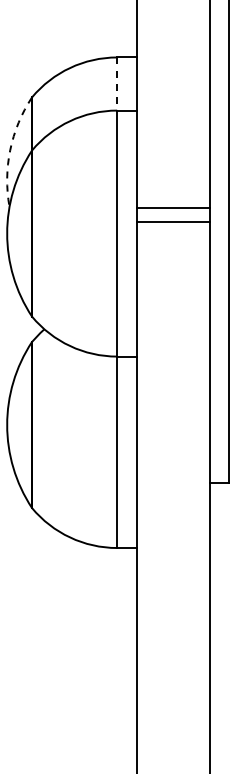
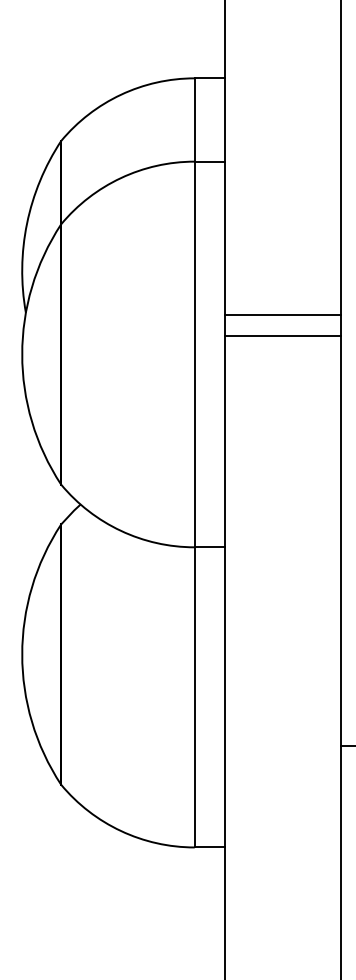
line: (117, 84) -> (195, 120), dashed -> solid
arc: (10, 150) -> (27, 224), dashed -> solid

